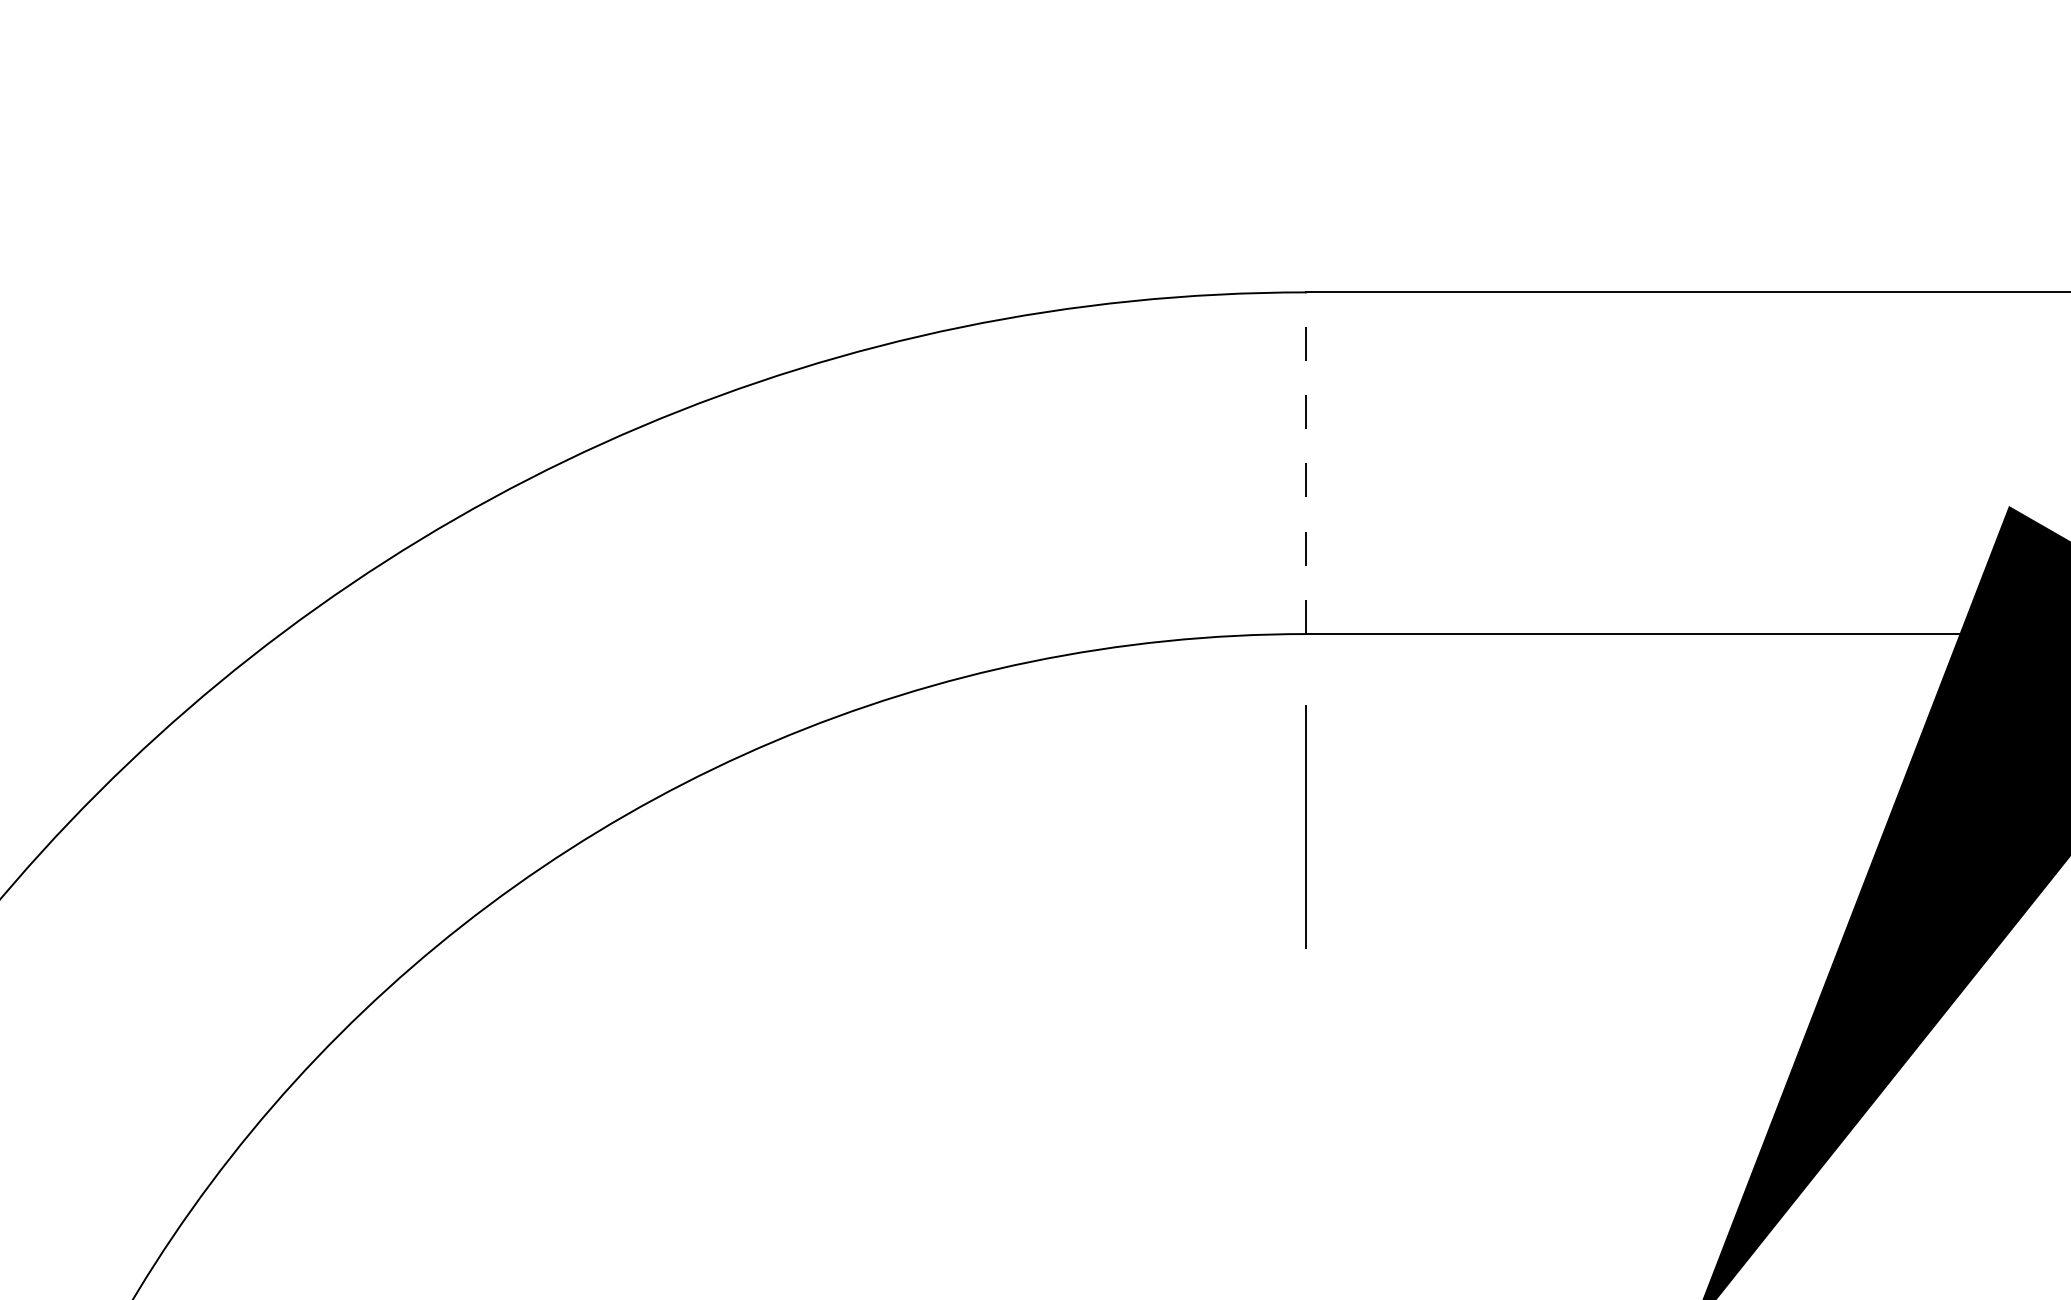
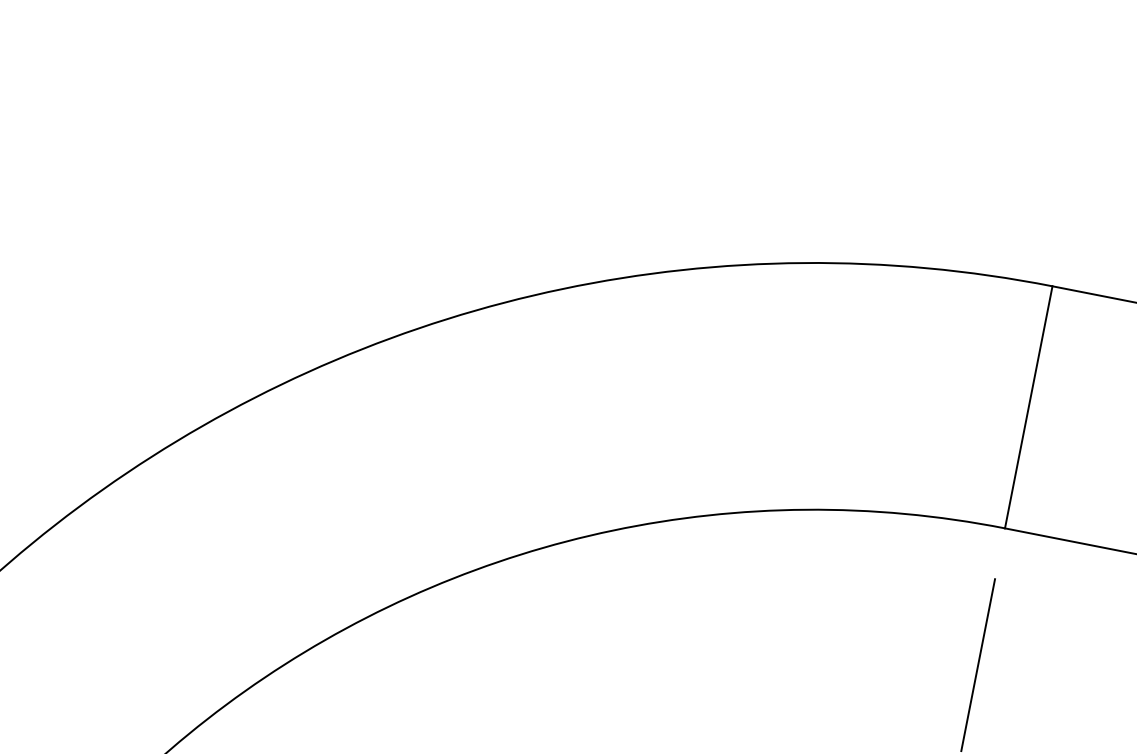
line: (1306, 463) -> (1028, 407), dashed -> solid

